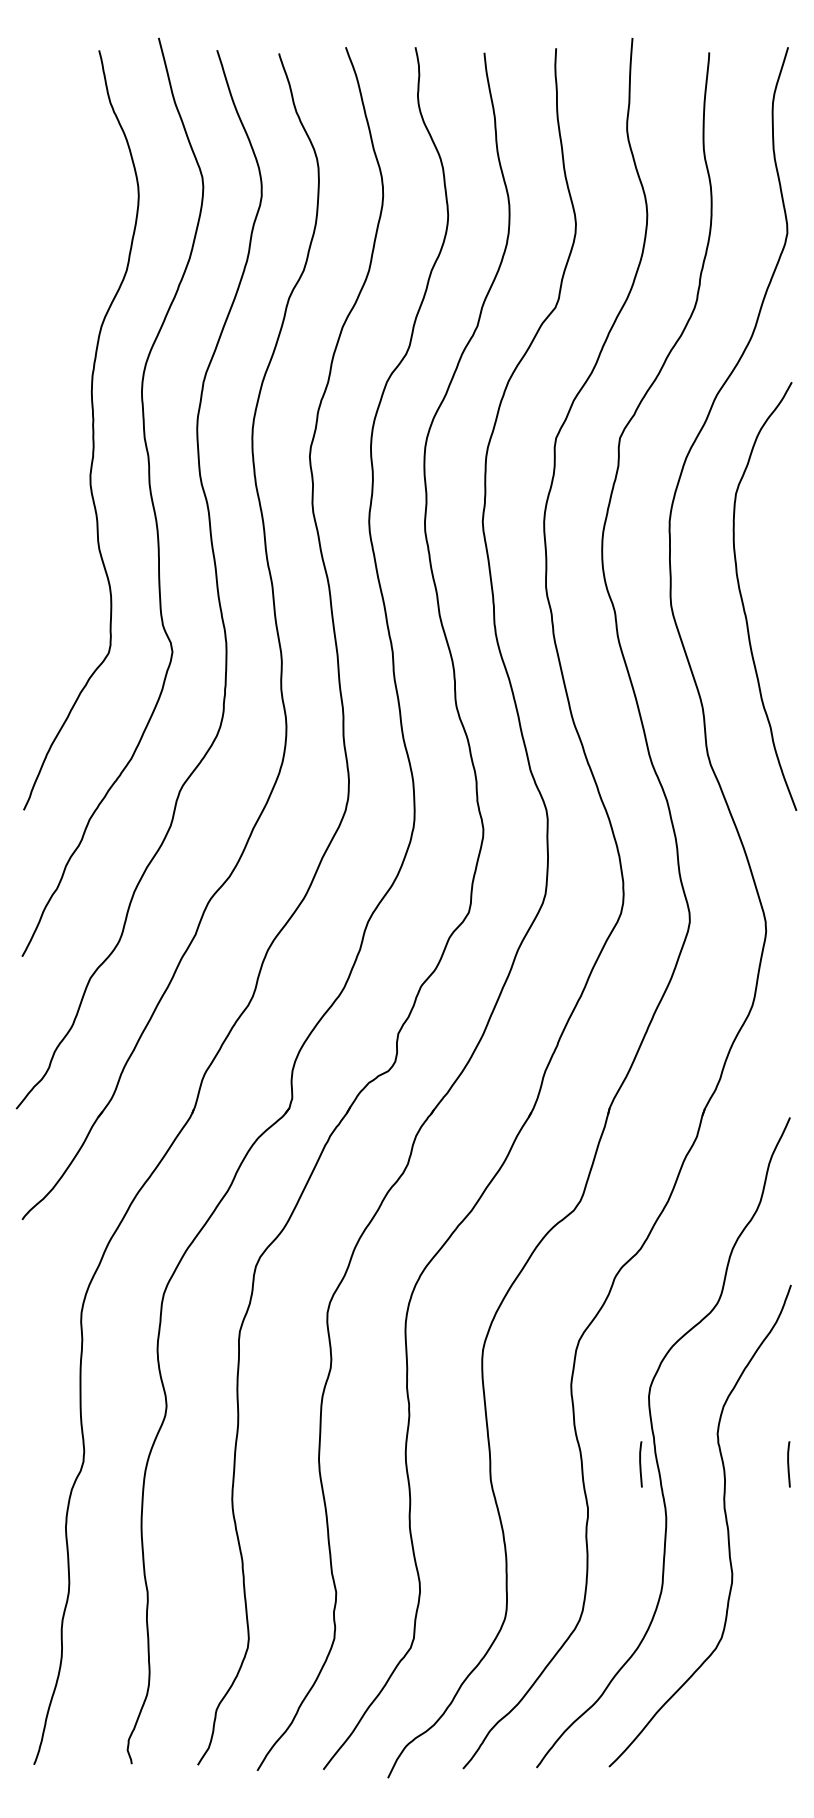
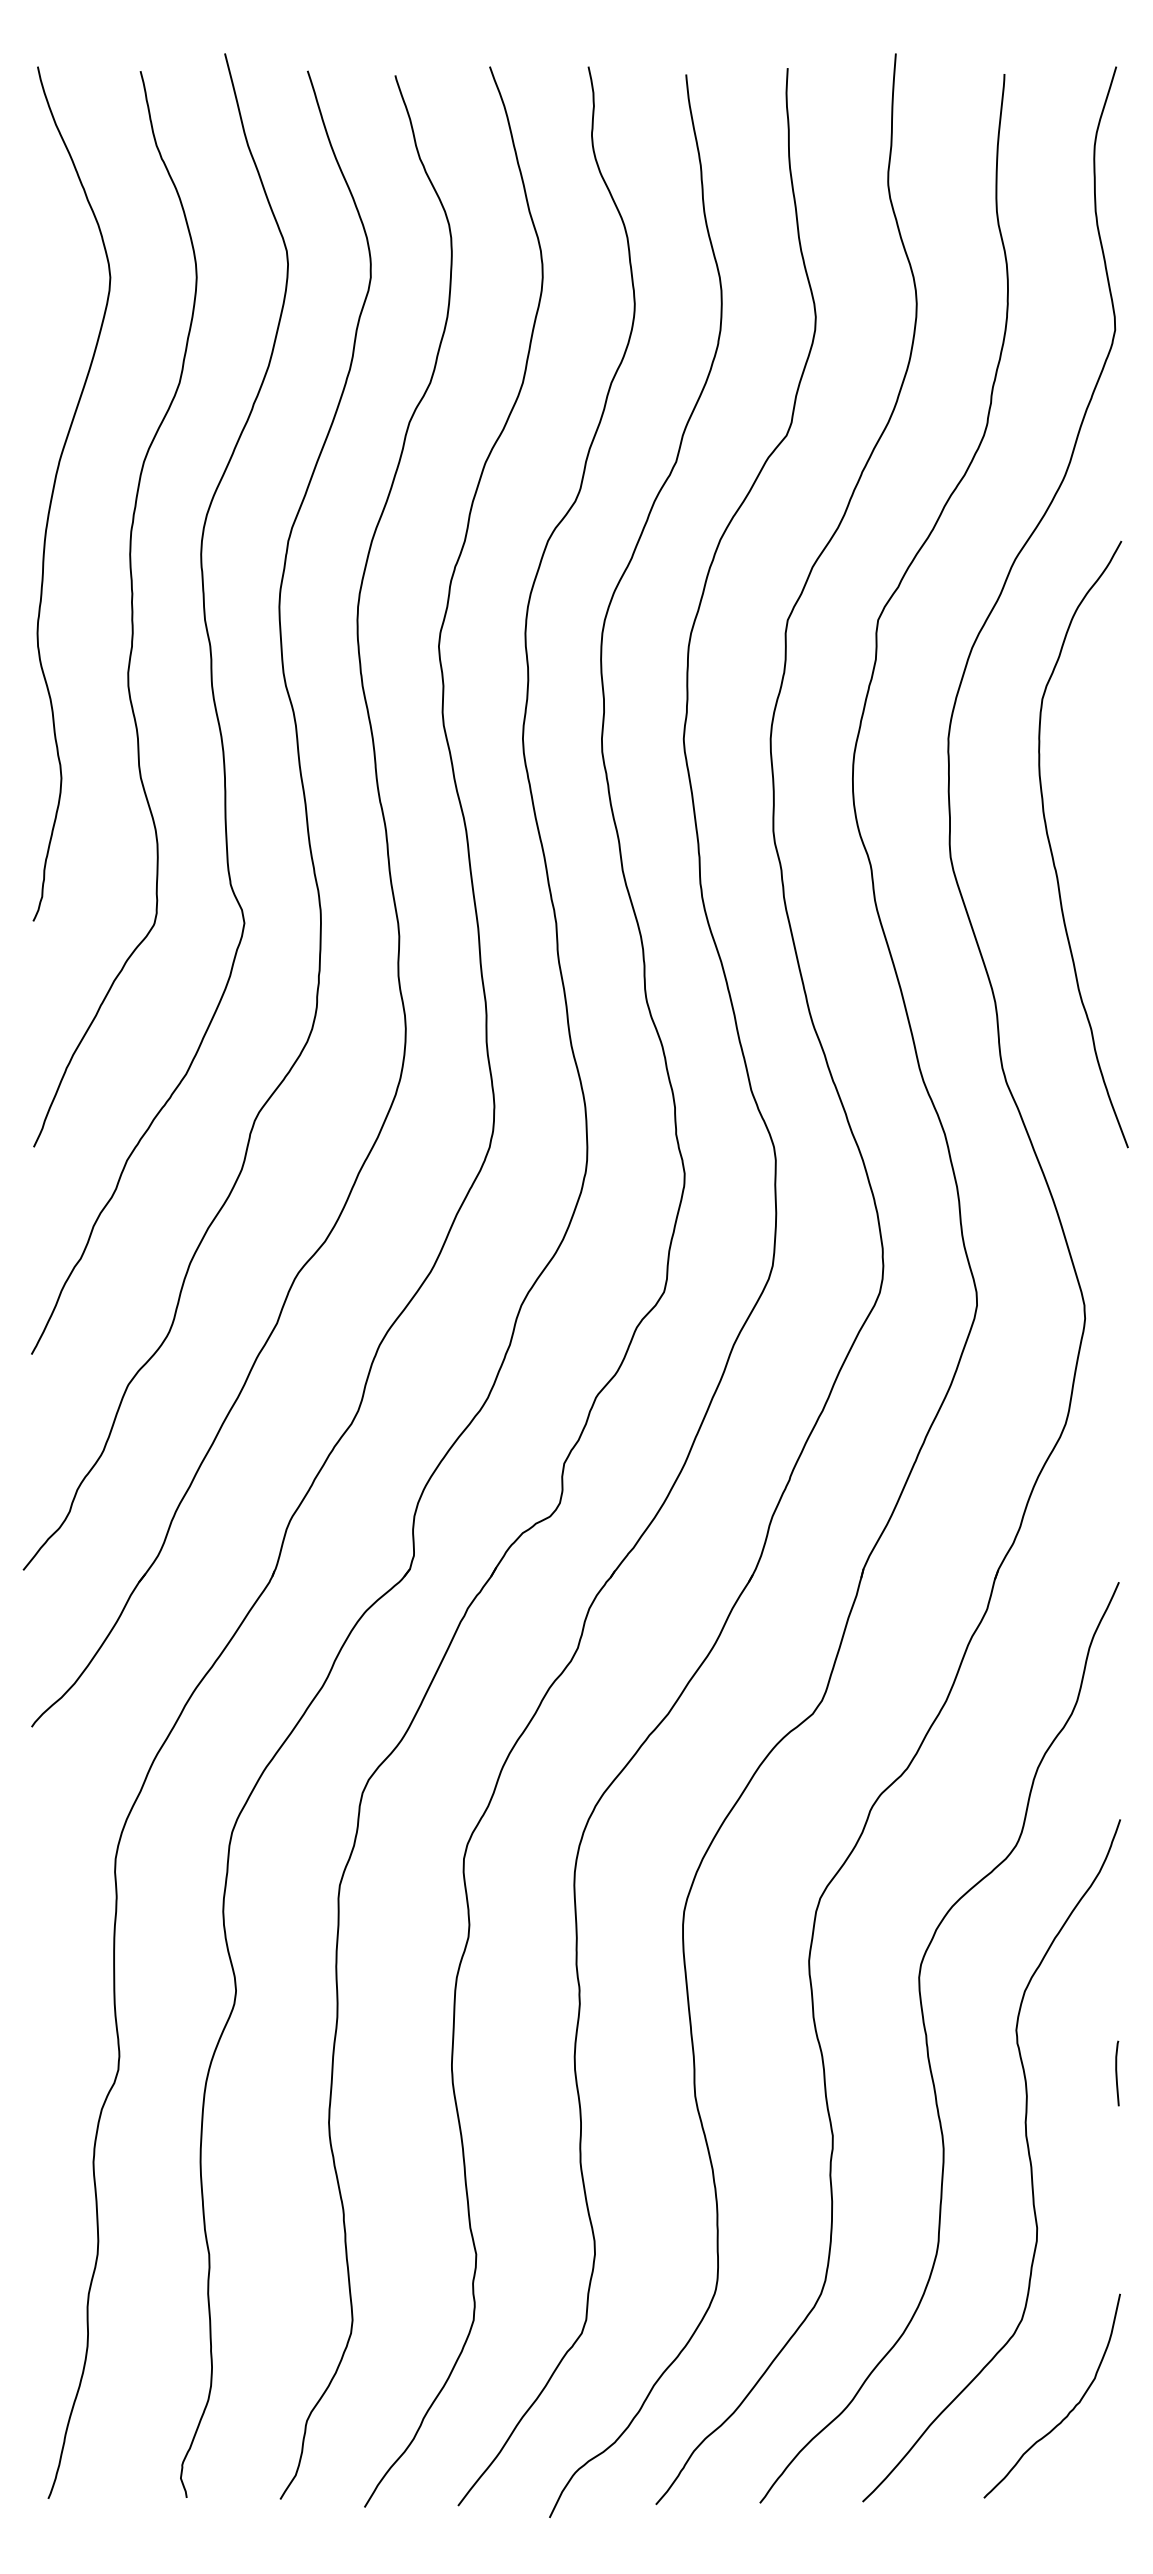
curve: (38, 347) -> (54, 491), added
curve: (640, 1464) -> (907, 2073), removed
curve: (754, 1703) -> (1068, 2412), added

